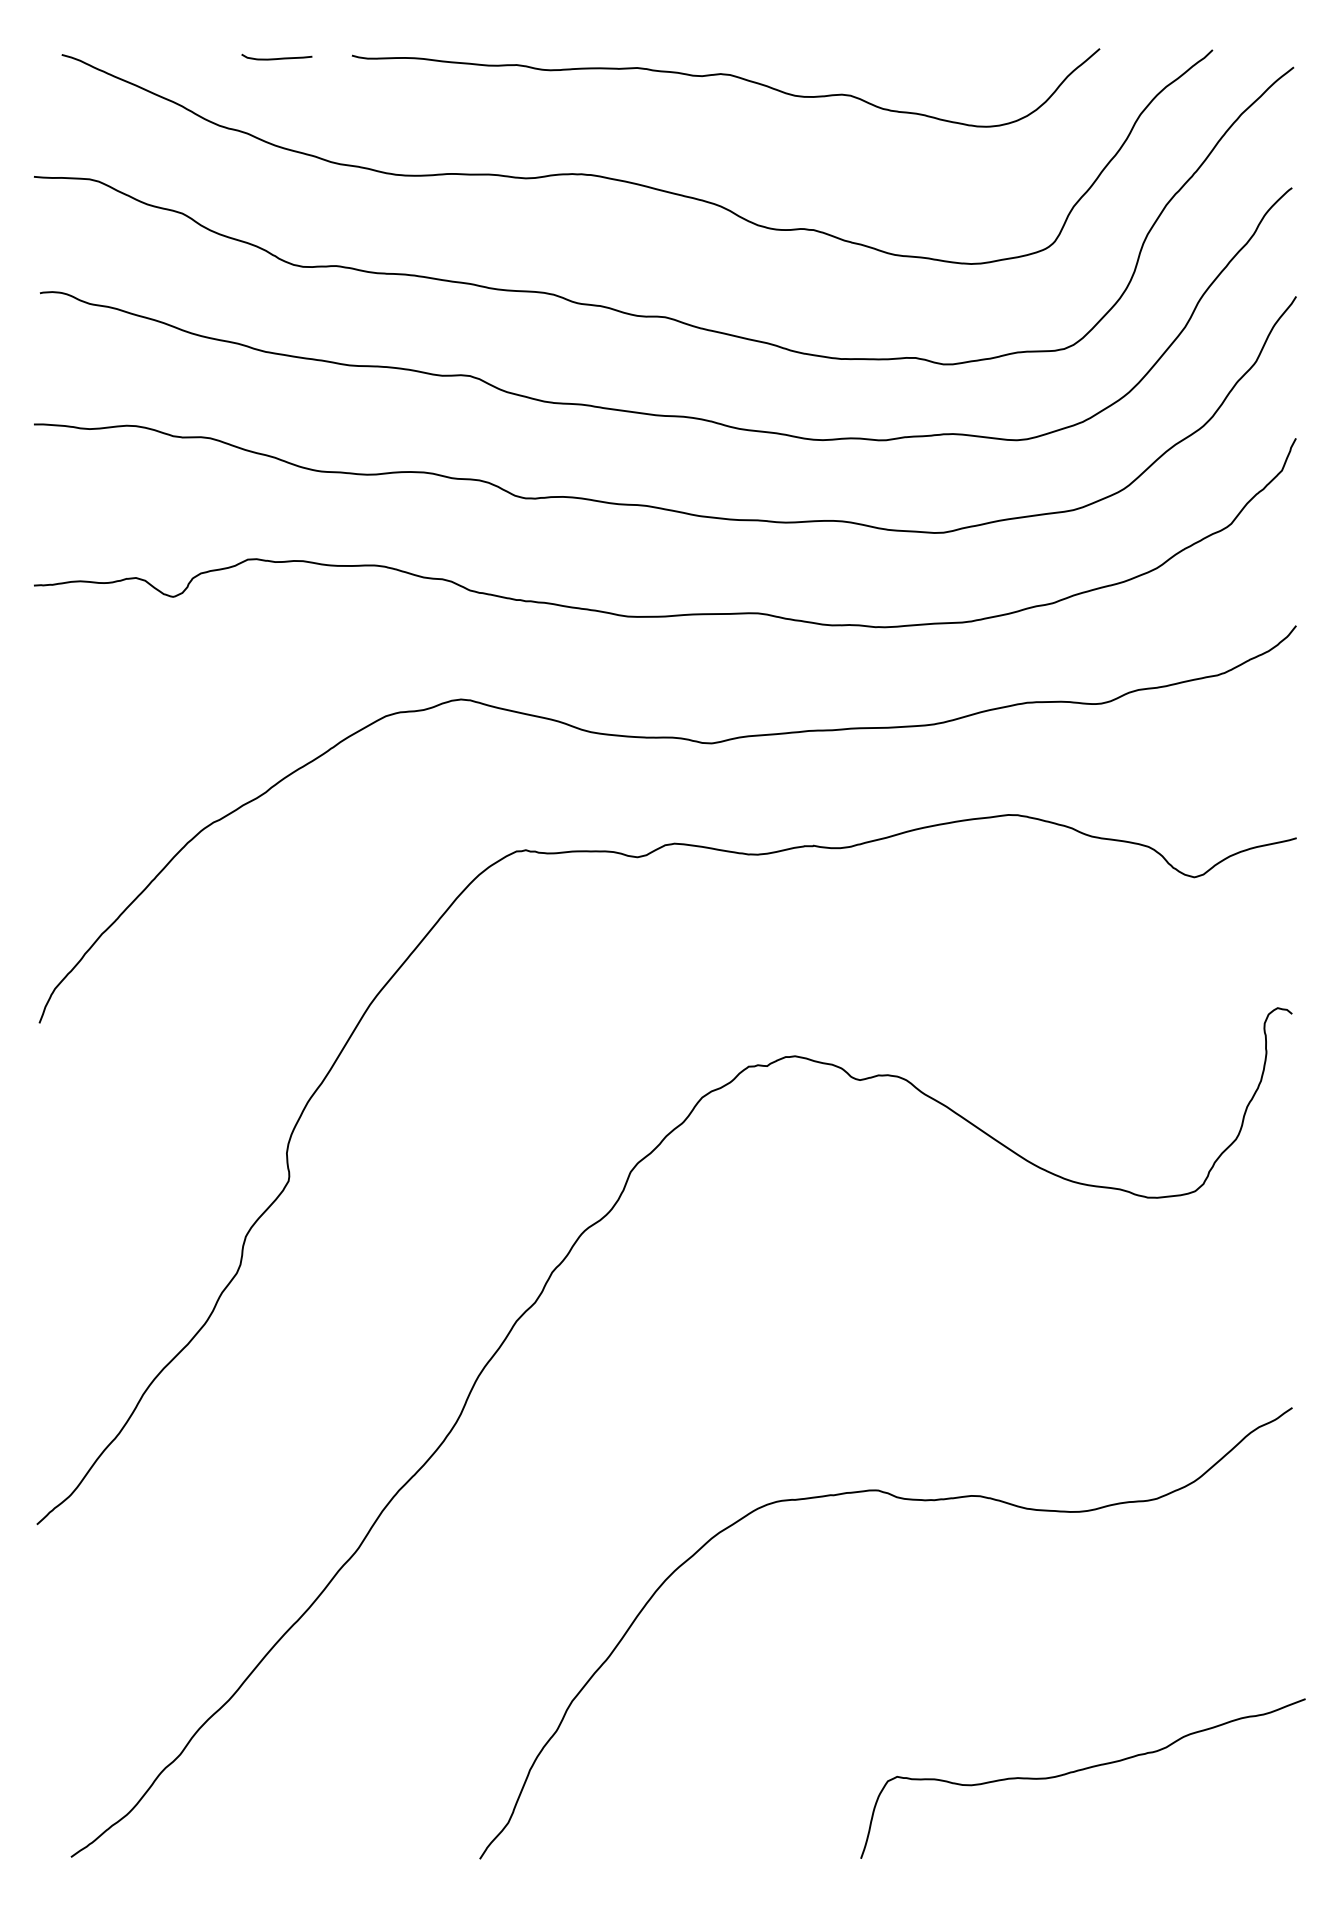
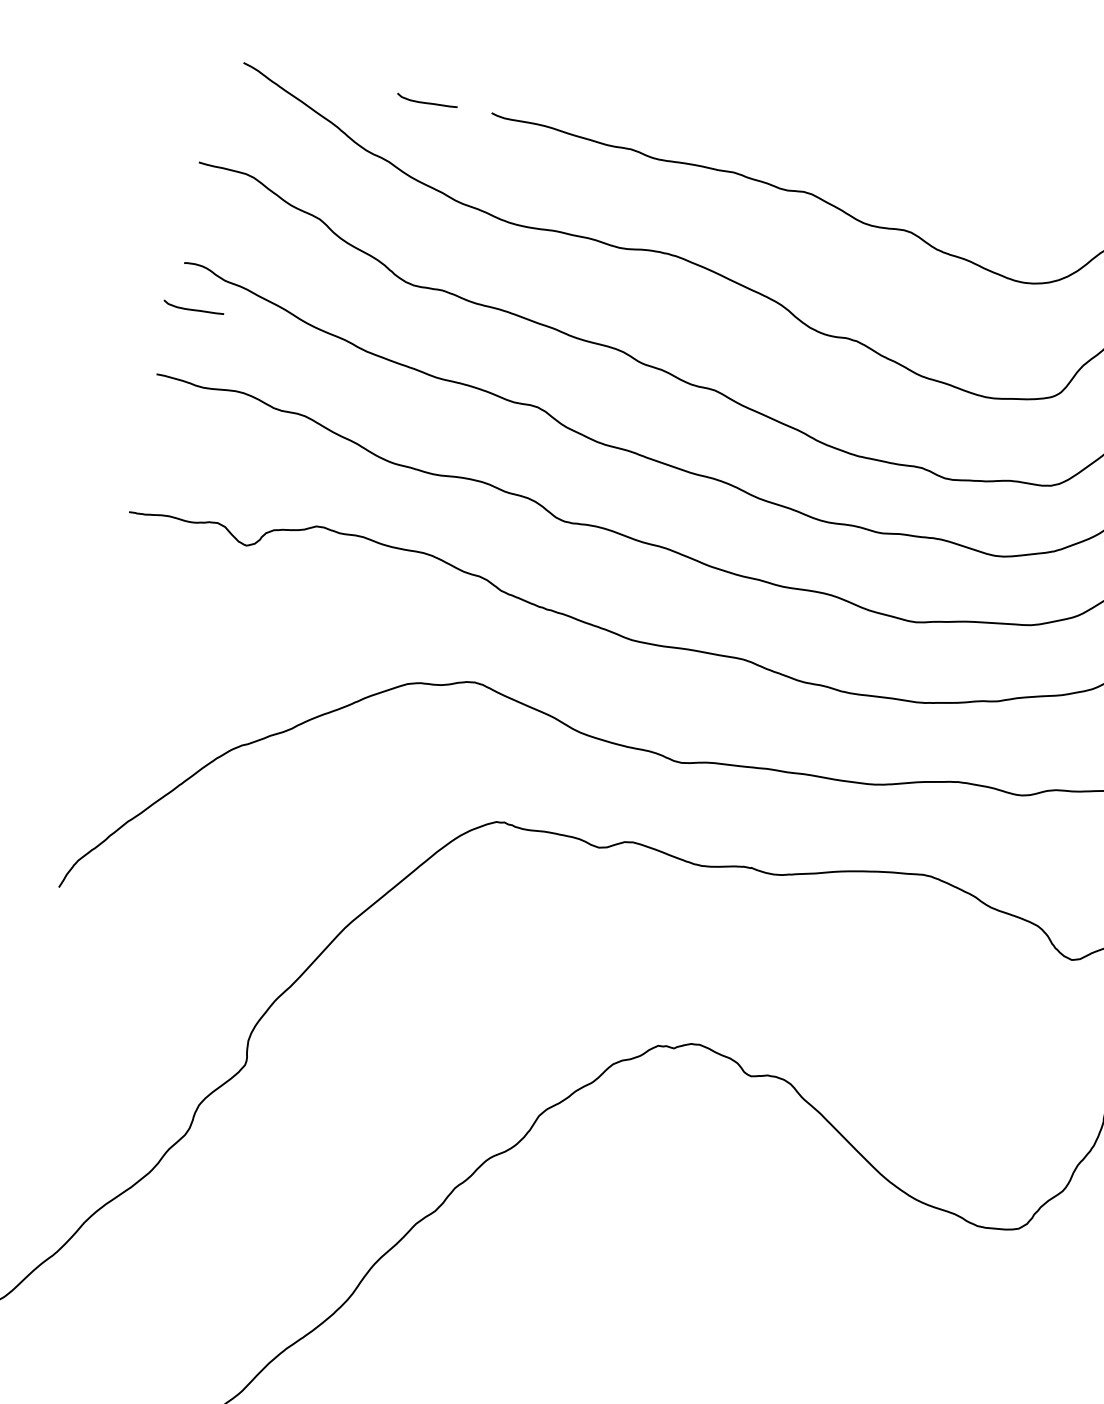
curve: (60, 343) -> (193, 309), added

